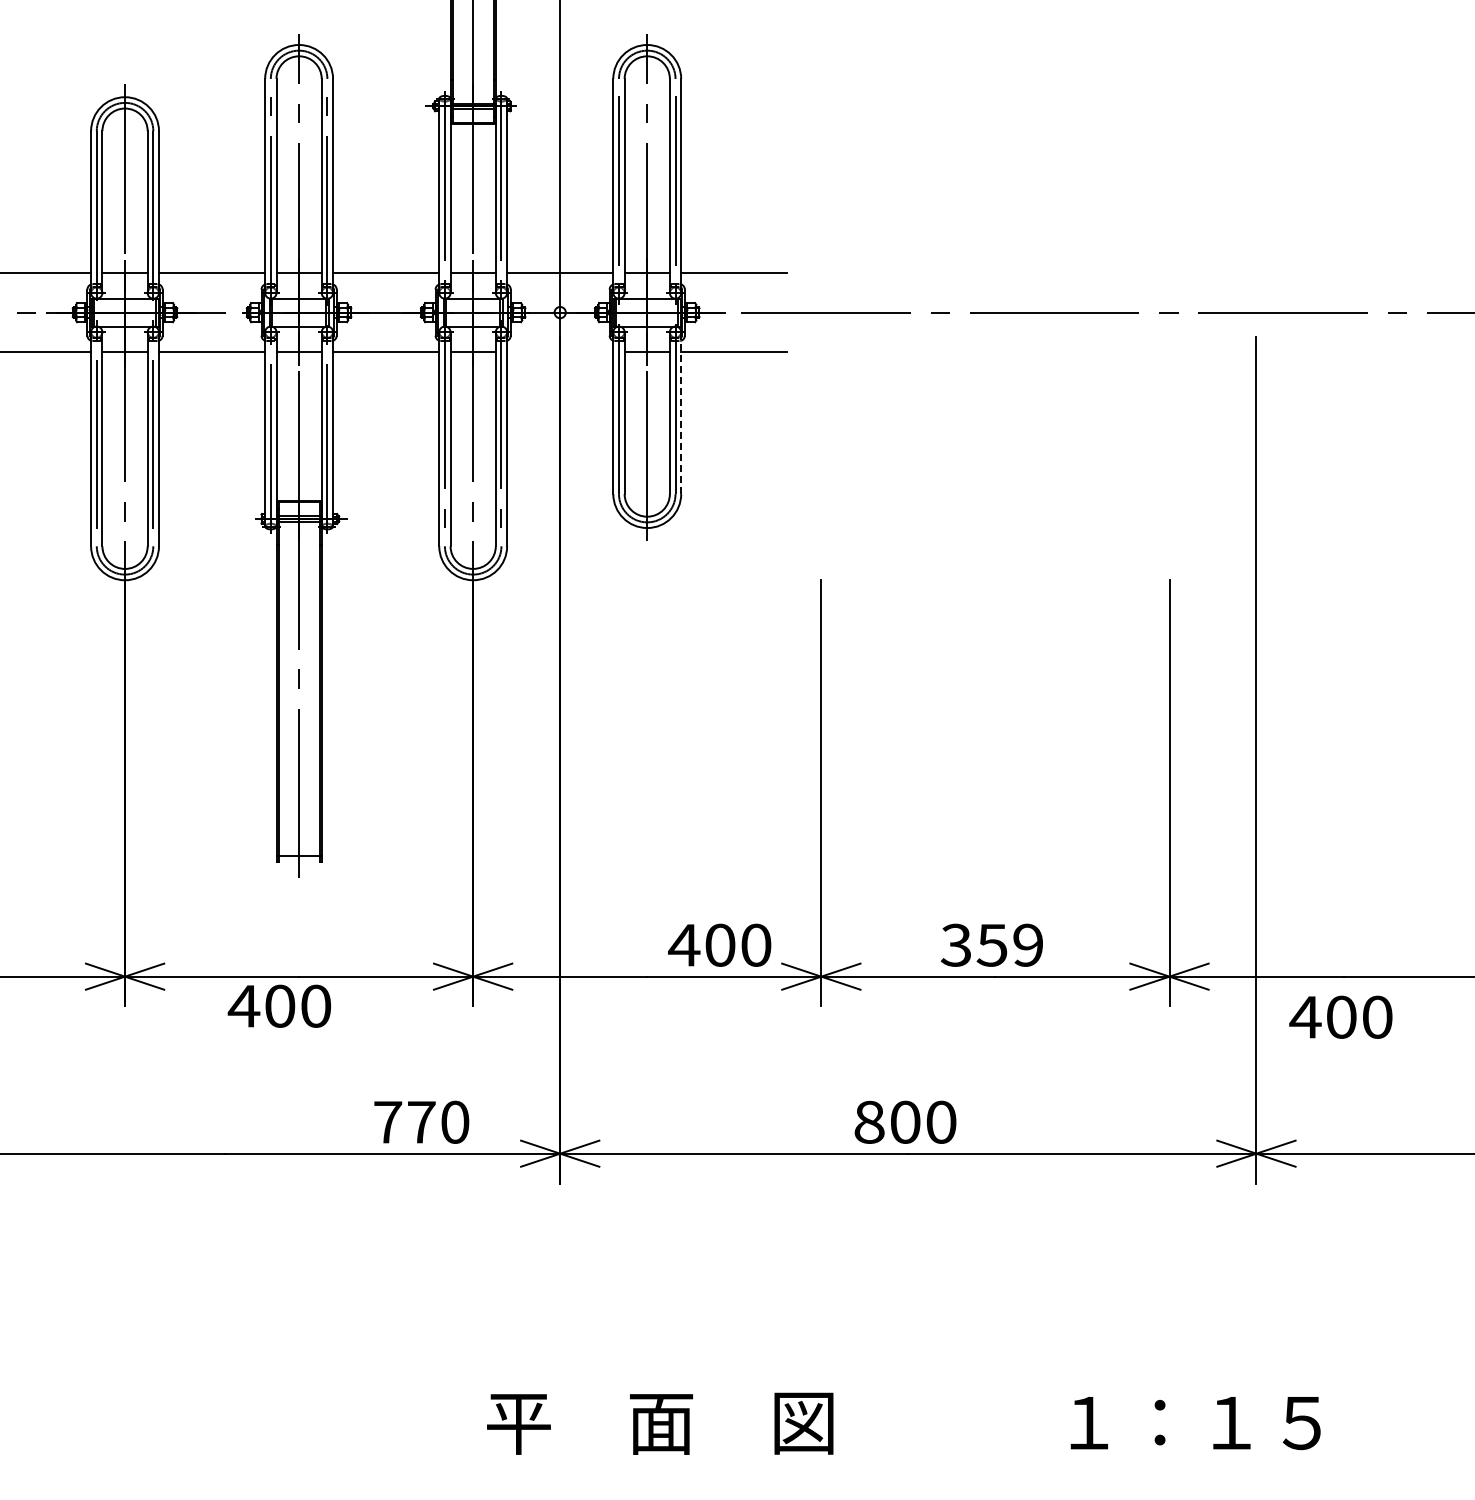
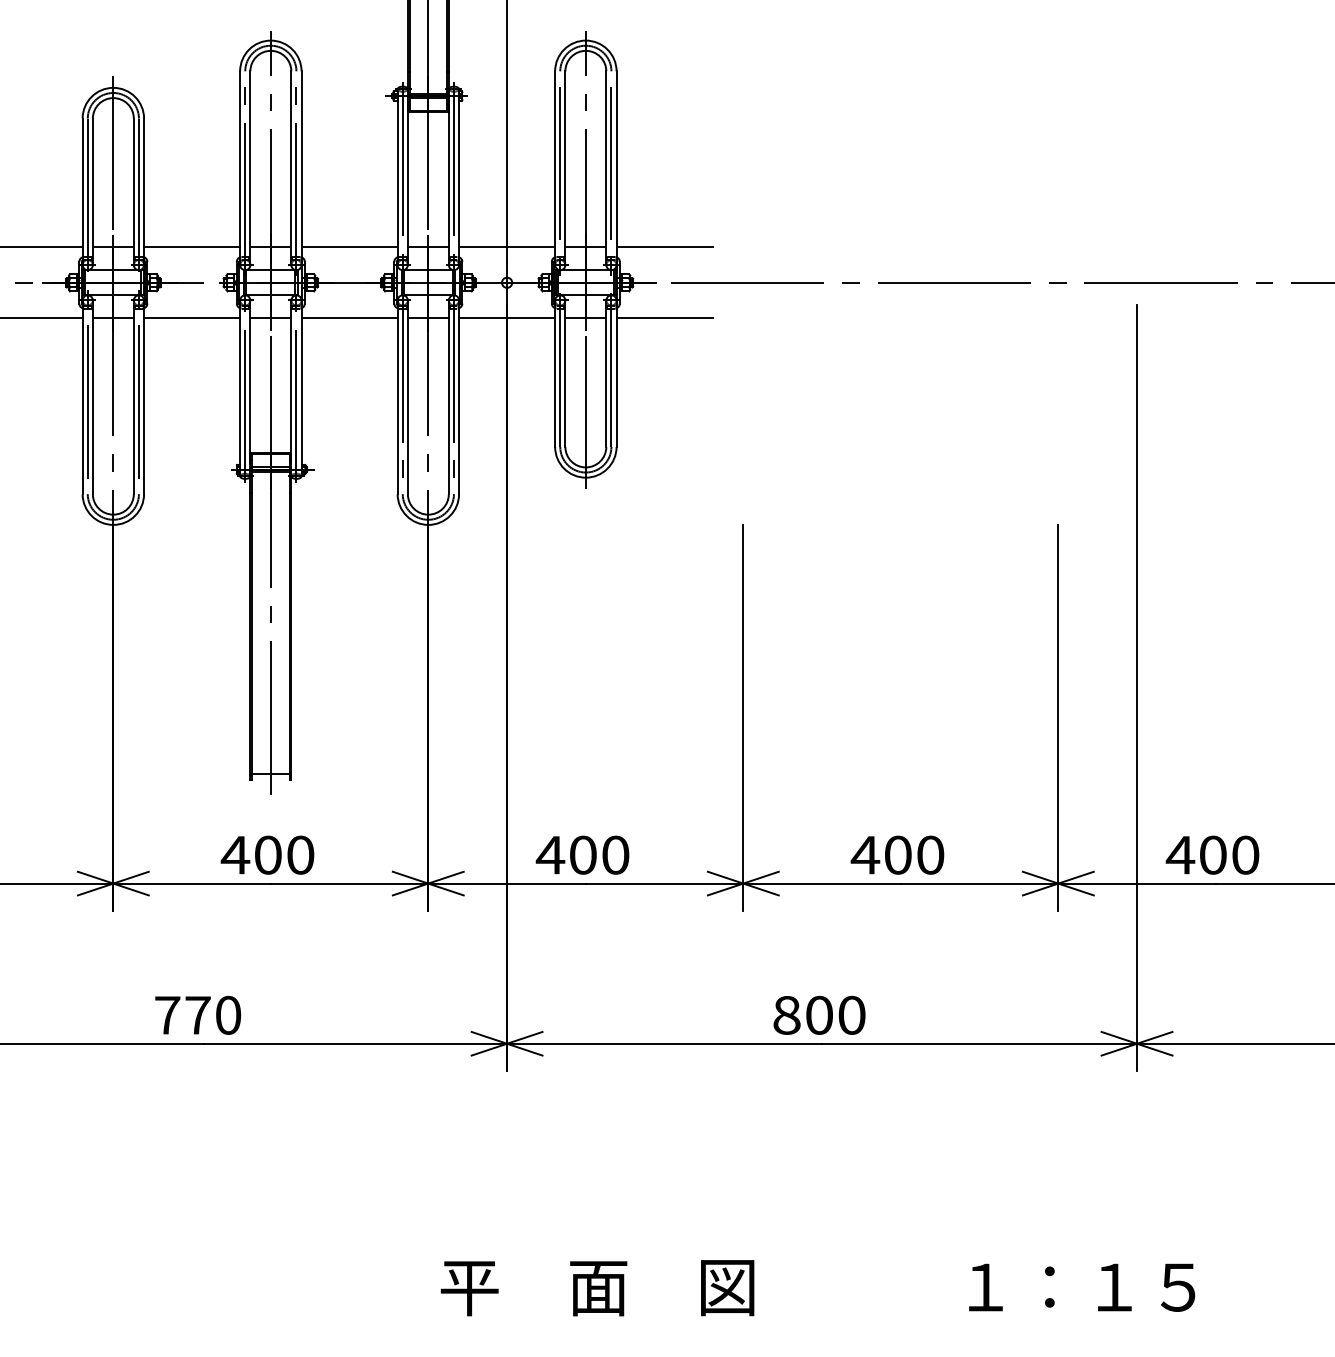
line: (560, 351) -> (507, 317), added
line: (681, 413) -> (616, 374), dashed -> solid
text: (719, 944) -> (582, 854), moved
text: (991, 944) -> (897, 854), 359 -> 400
text: (278, 1005) -> (266, 854), moved
text: (1340, 1016) -> (1212, 854), moved
text: (421, 1121) -> (197, 1014), moved

